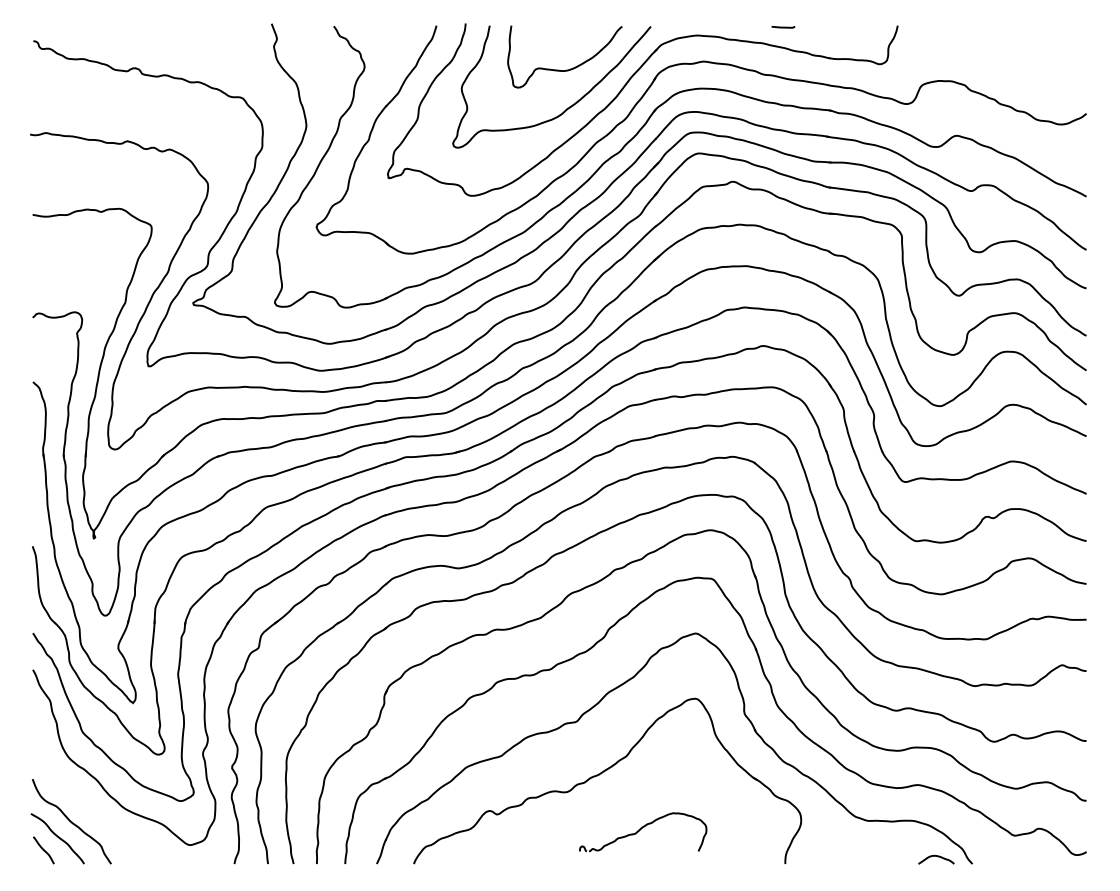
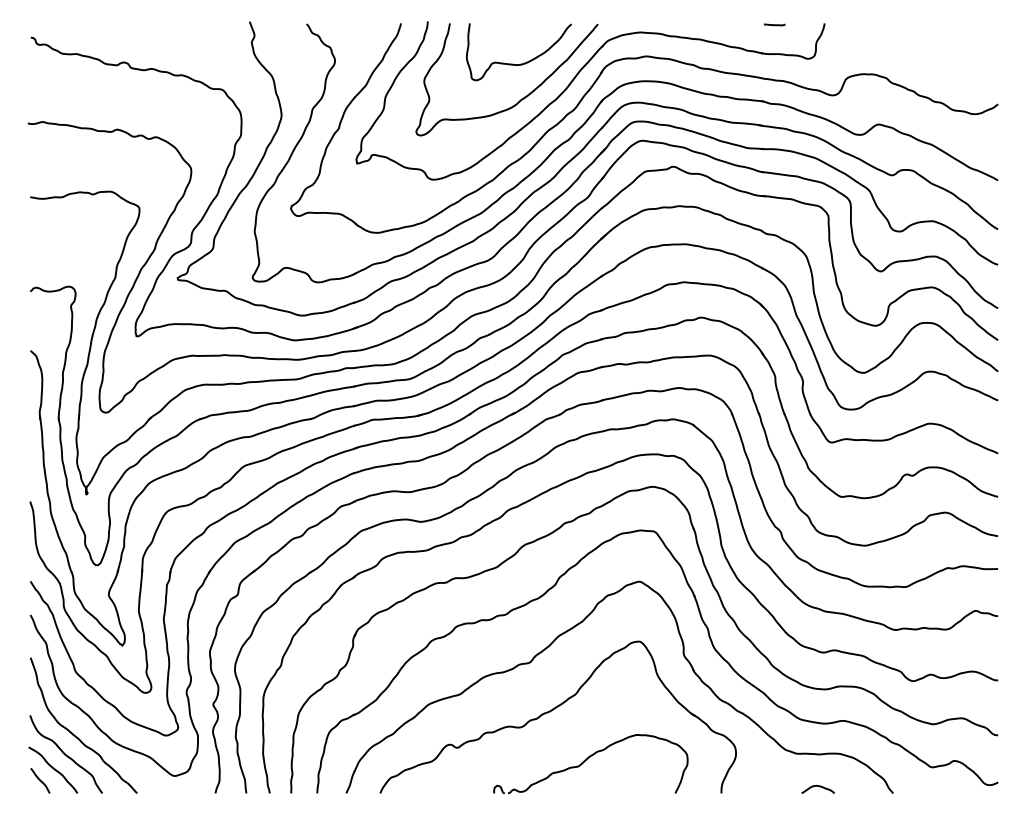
curve: (783, 26) -> (774, 24), moved
curve: (84, 802) -> (77, 736), added
part: (642, 832) -> (590, 764), size x1.67
curve: (935, 856) -> (817, 786), moved

